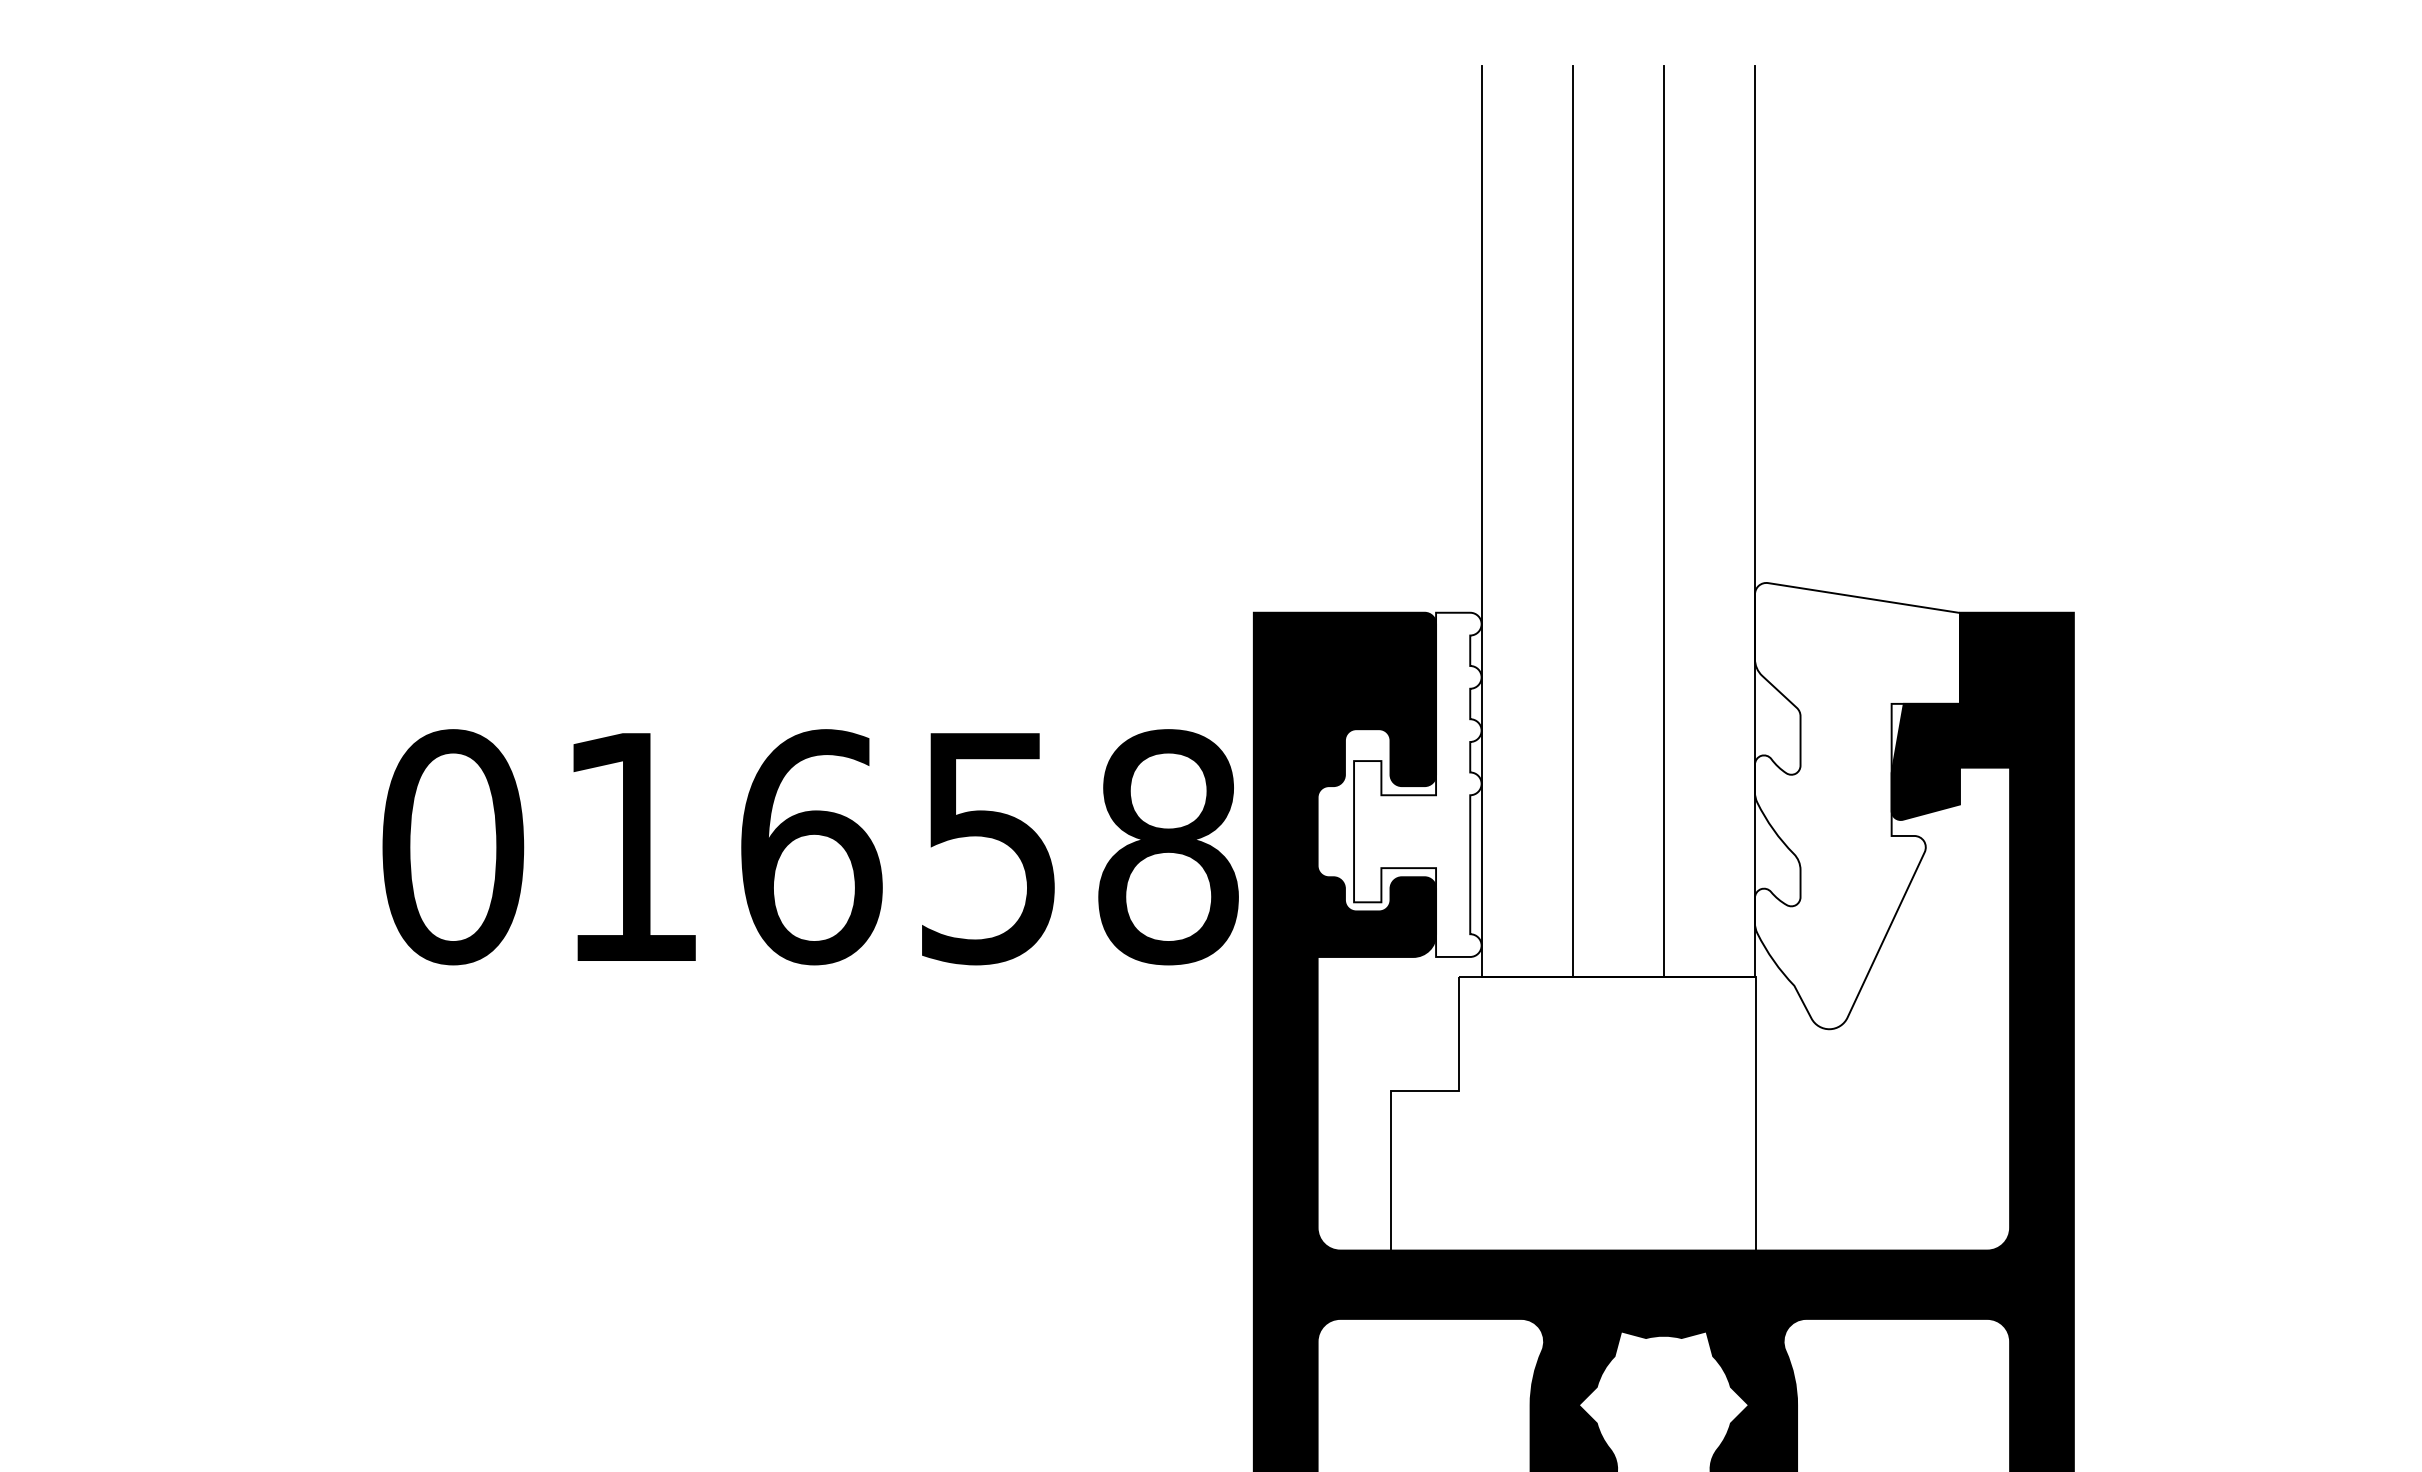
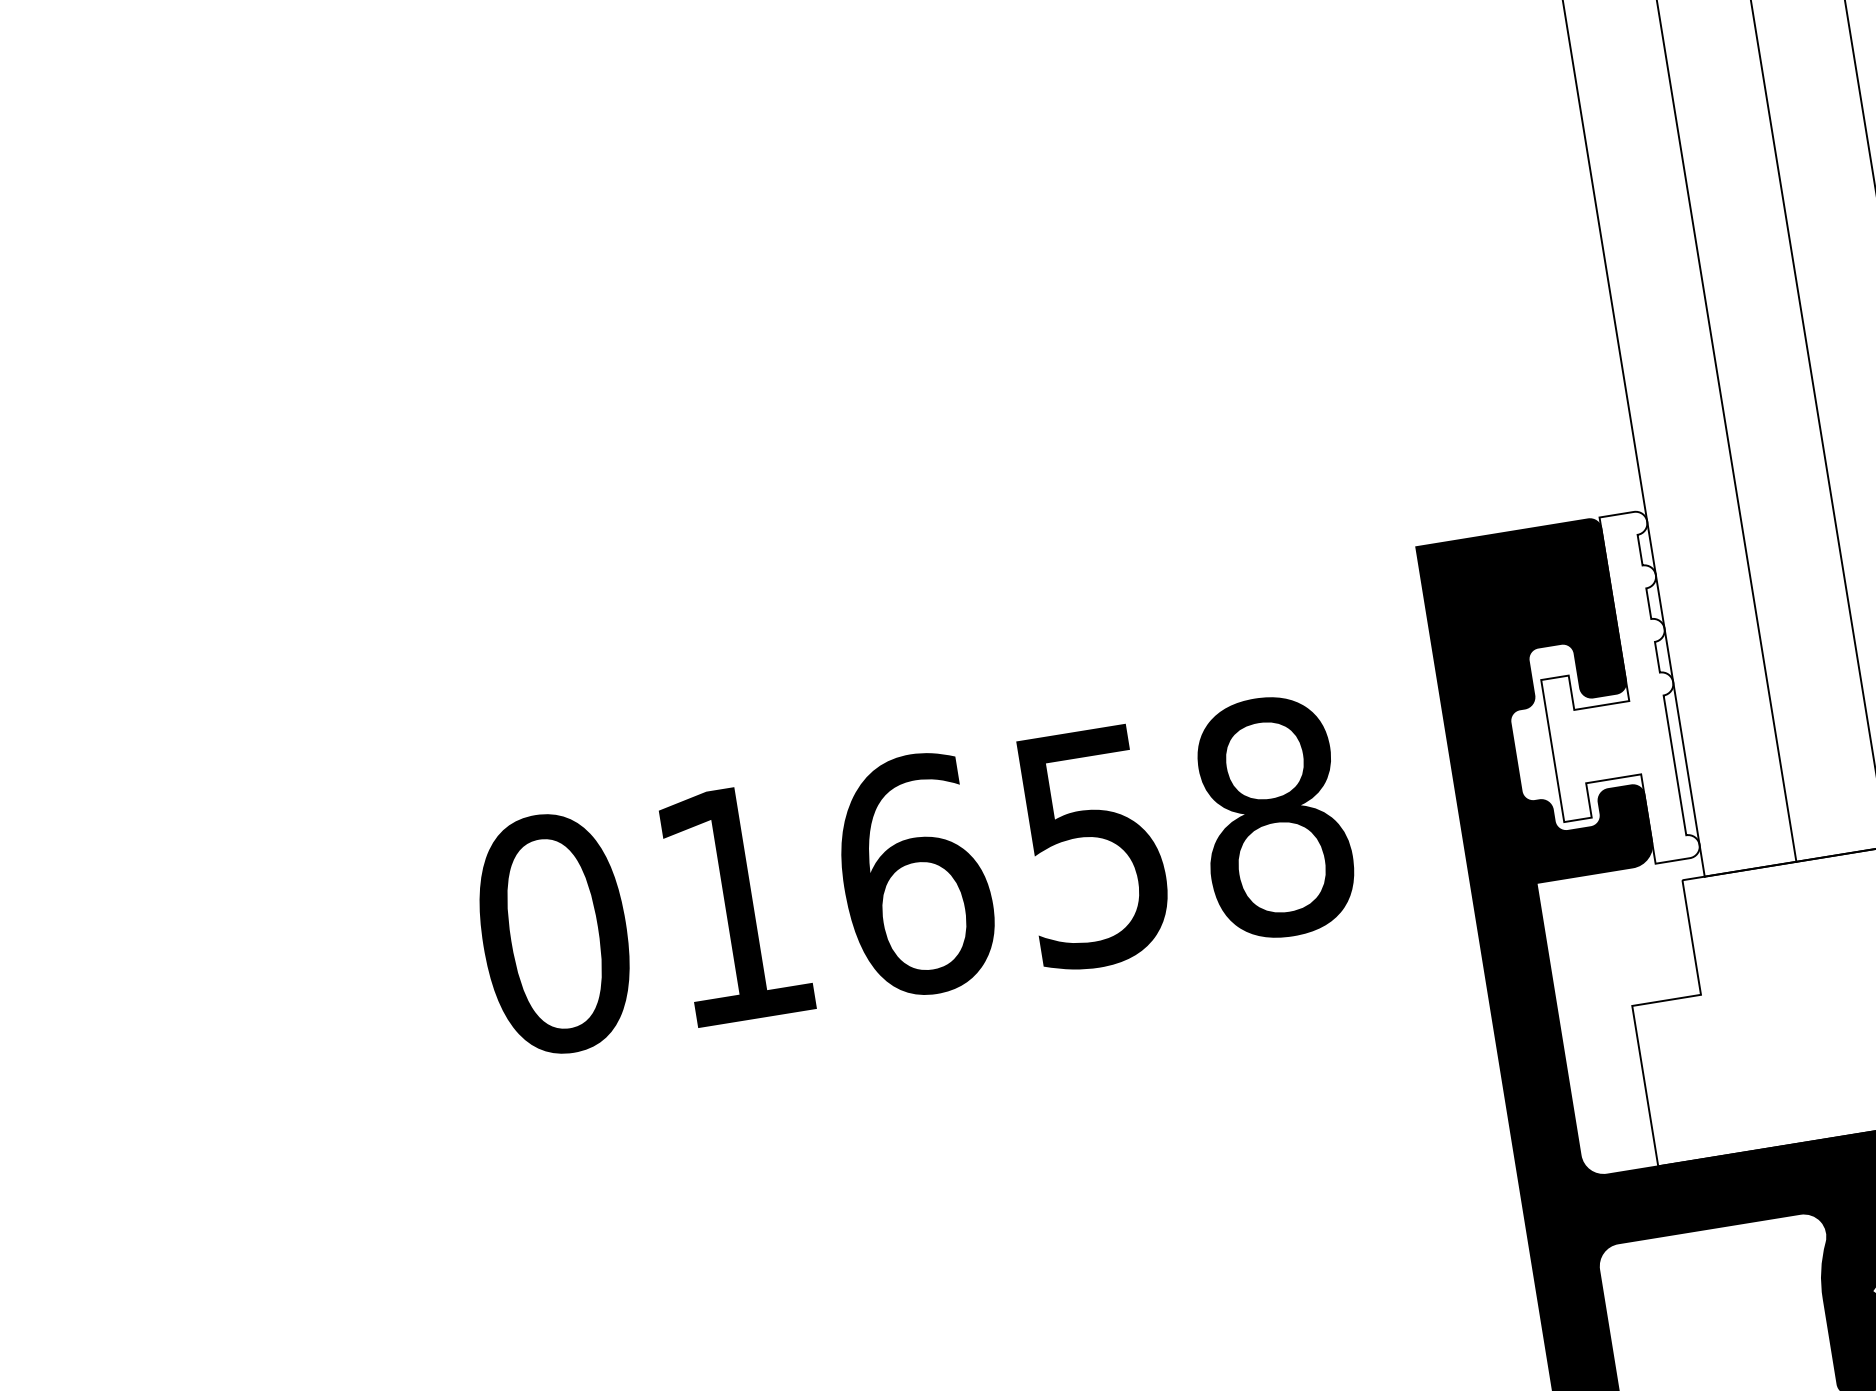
text: (810, 847) -> (913, 876), moved

